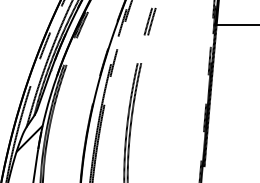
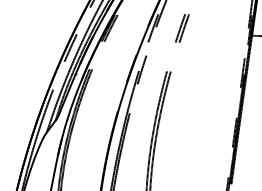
hatch: (29, 138) -> (49, 144), removed

